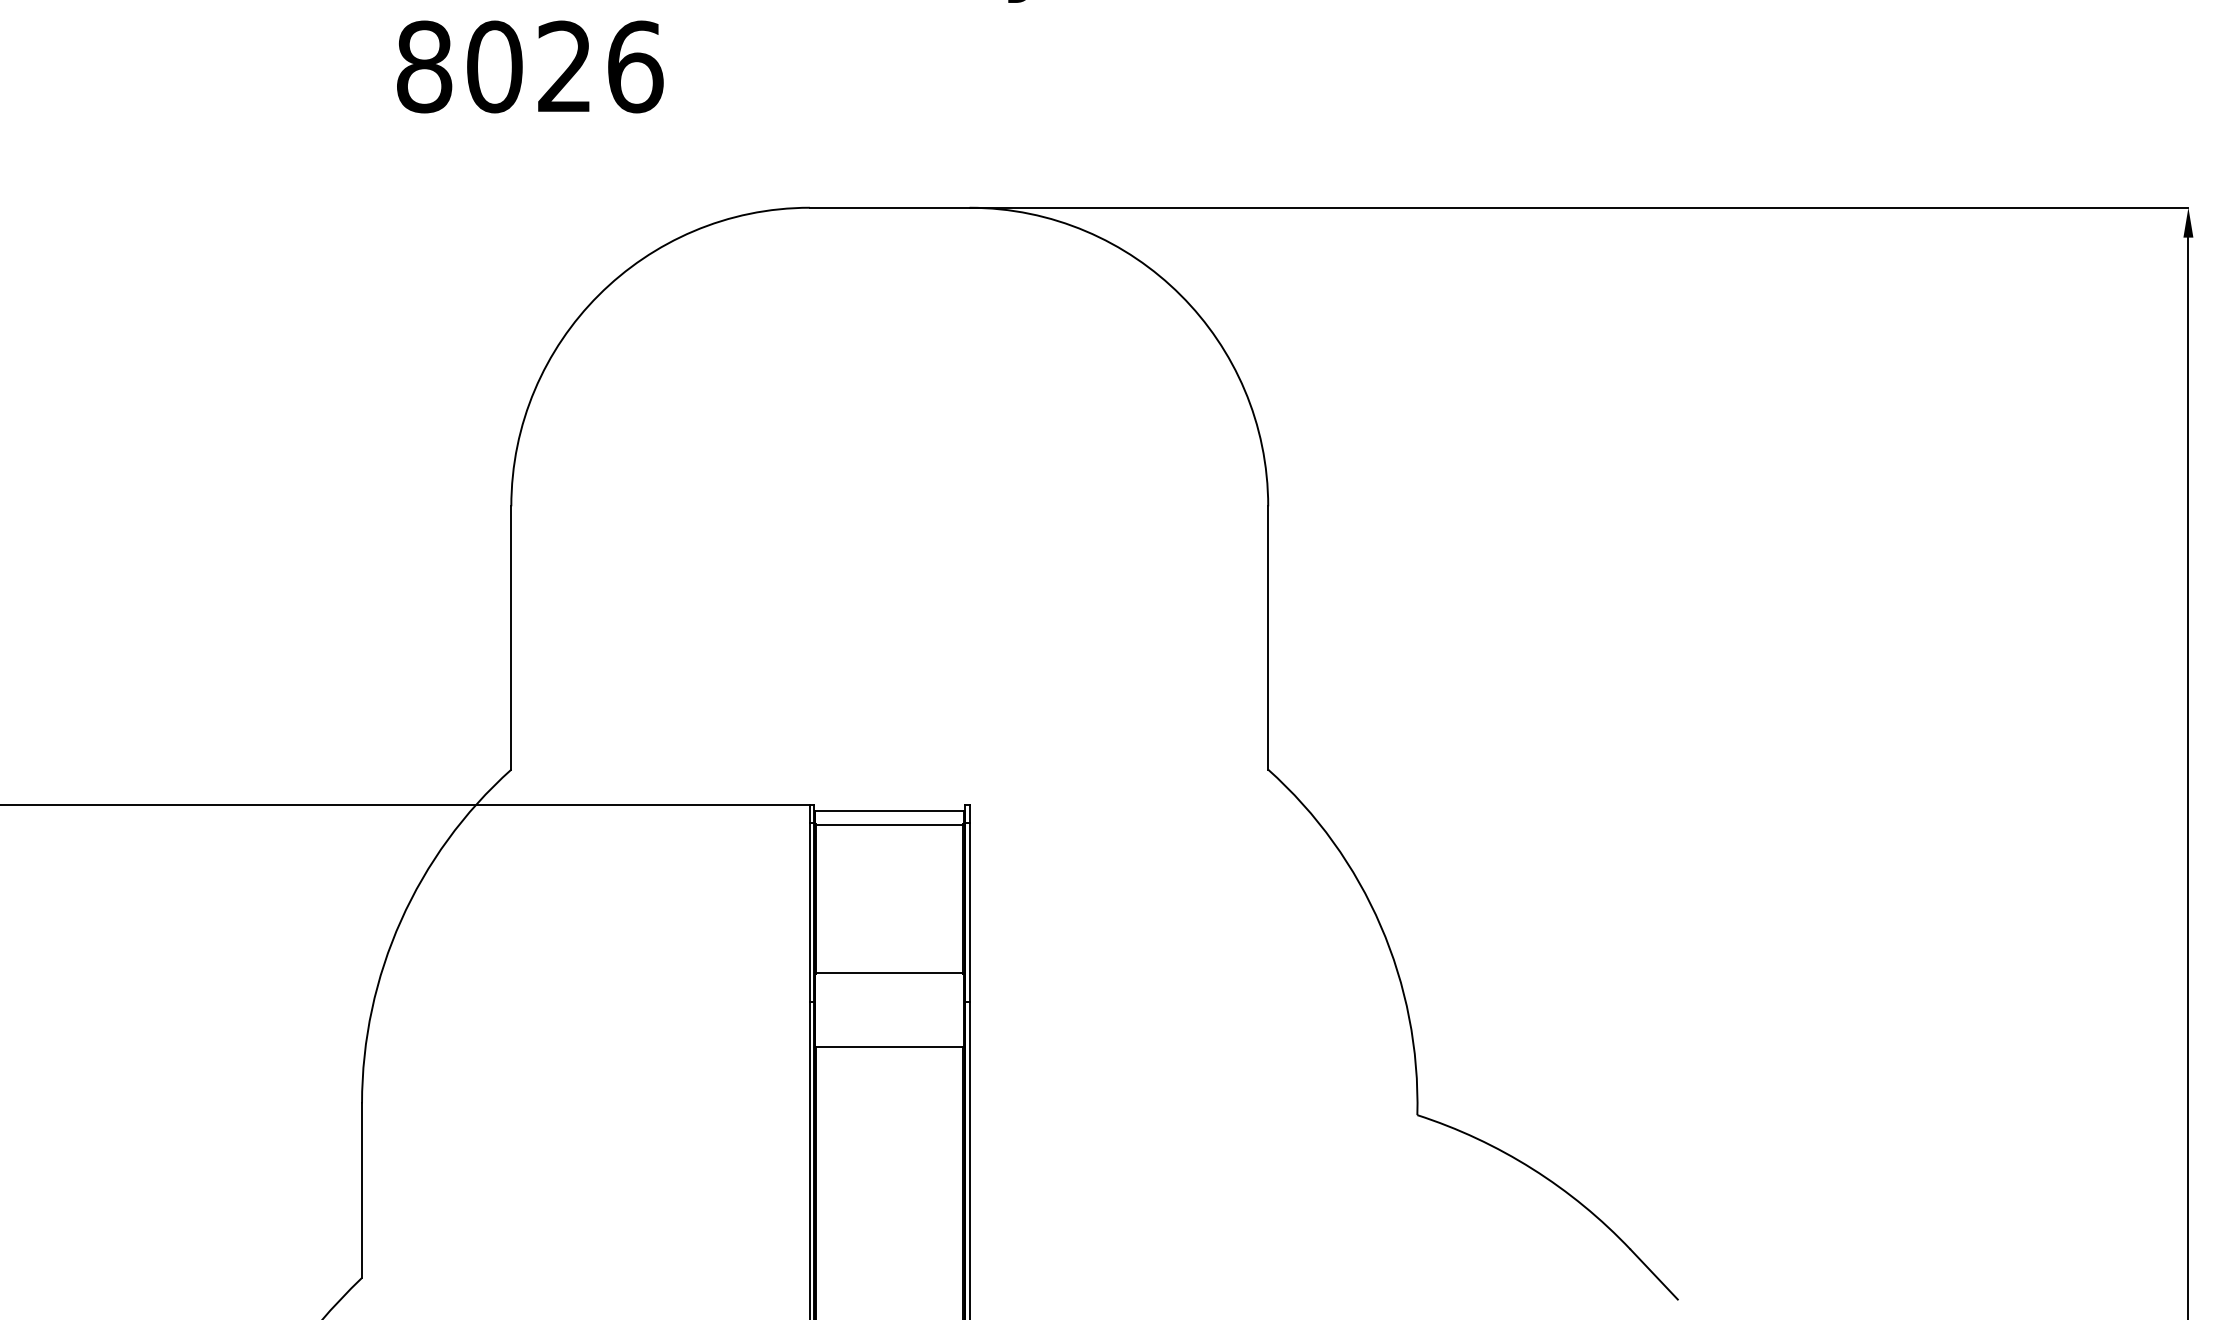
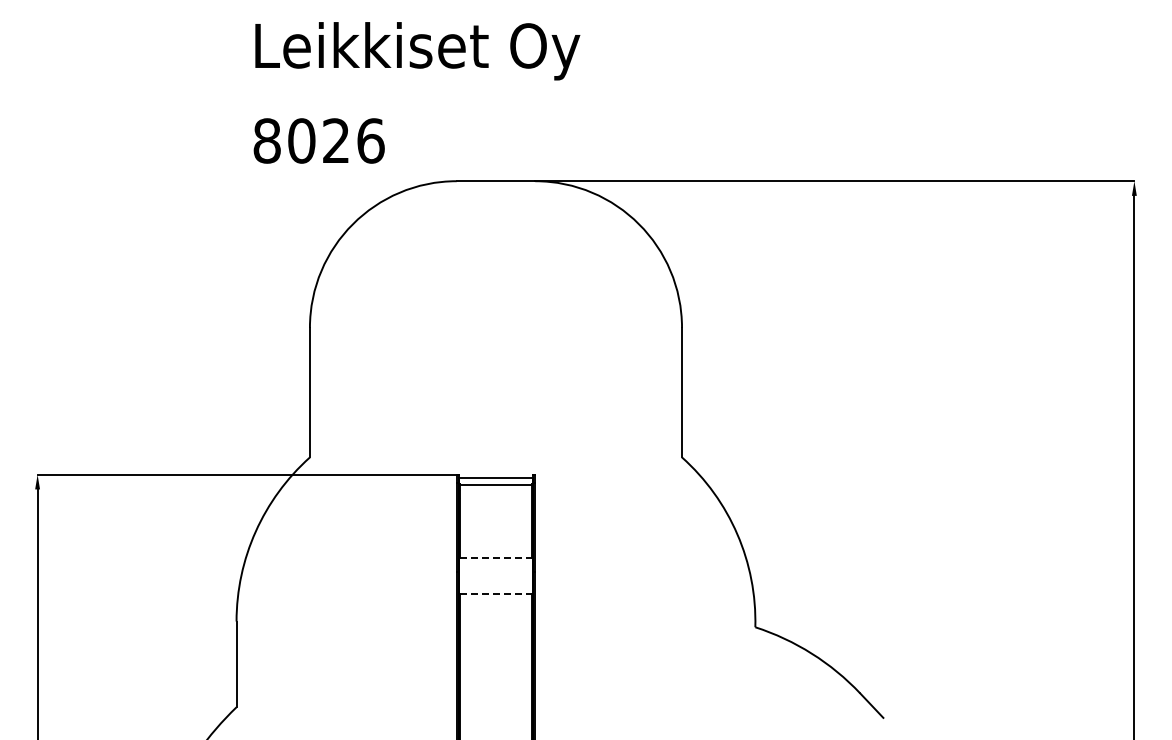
text: (528, 65) -> (318, 140), moved
line: (890, 973) -> (496, 557), solid -> dashed
line: (890, 1046) -> (496, 593), solid -> dashed

